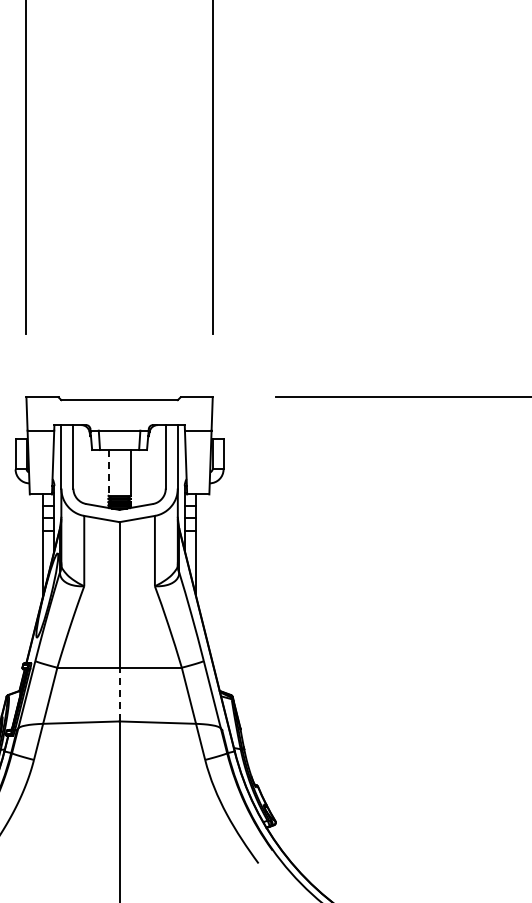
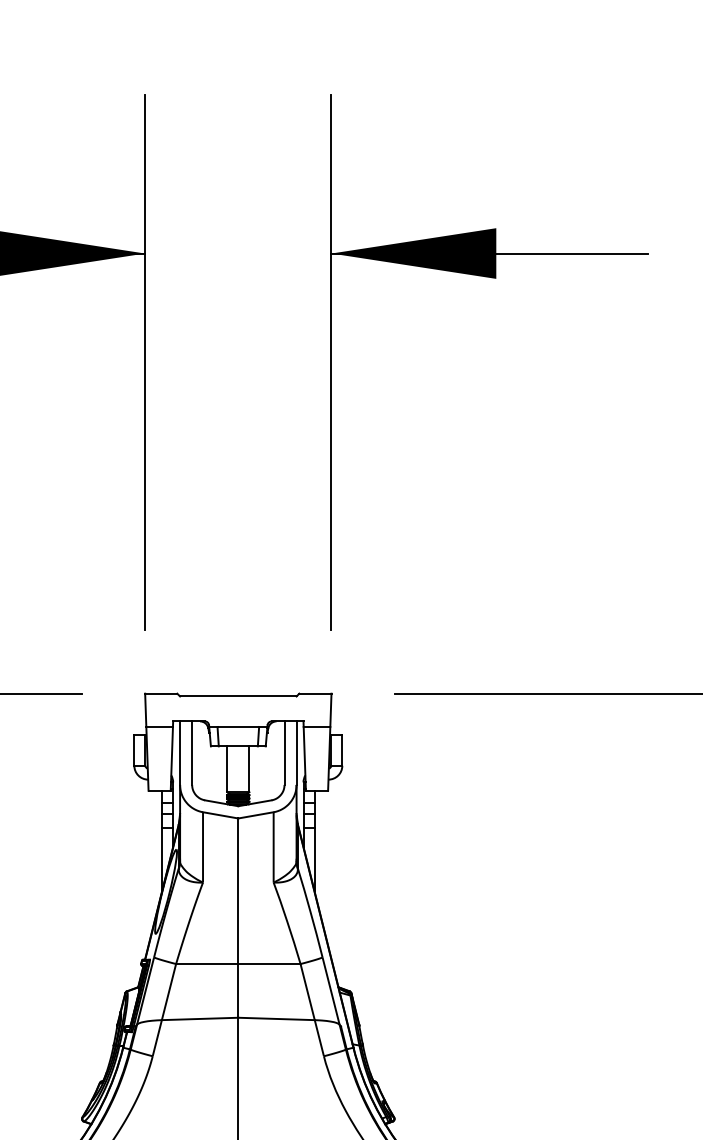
line: (108, 473) -> (227, 769), dashed -> solid
line: (119, 694) -> (238, 990), dashed -> solid

